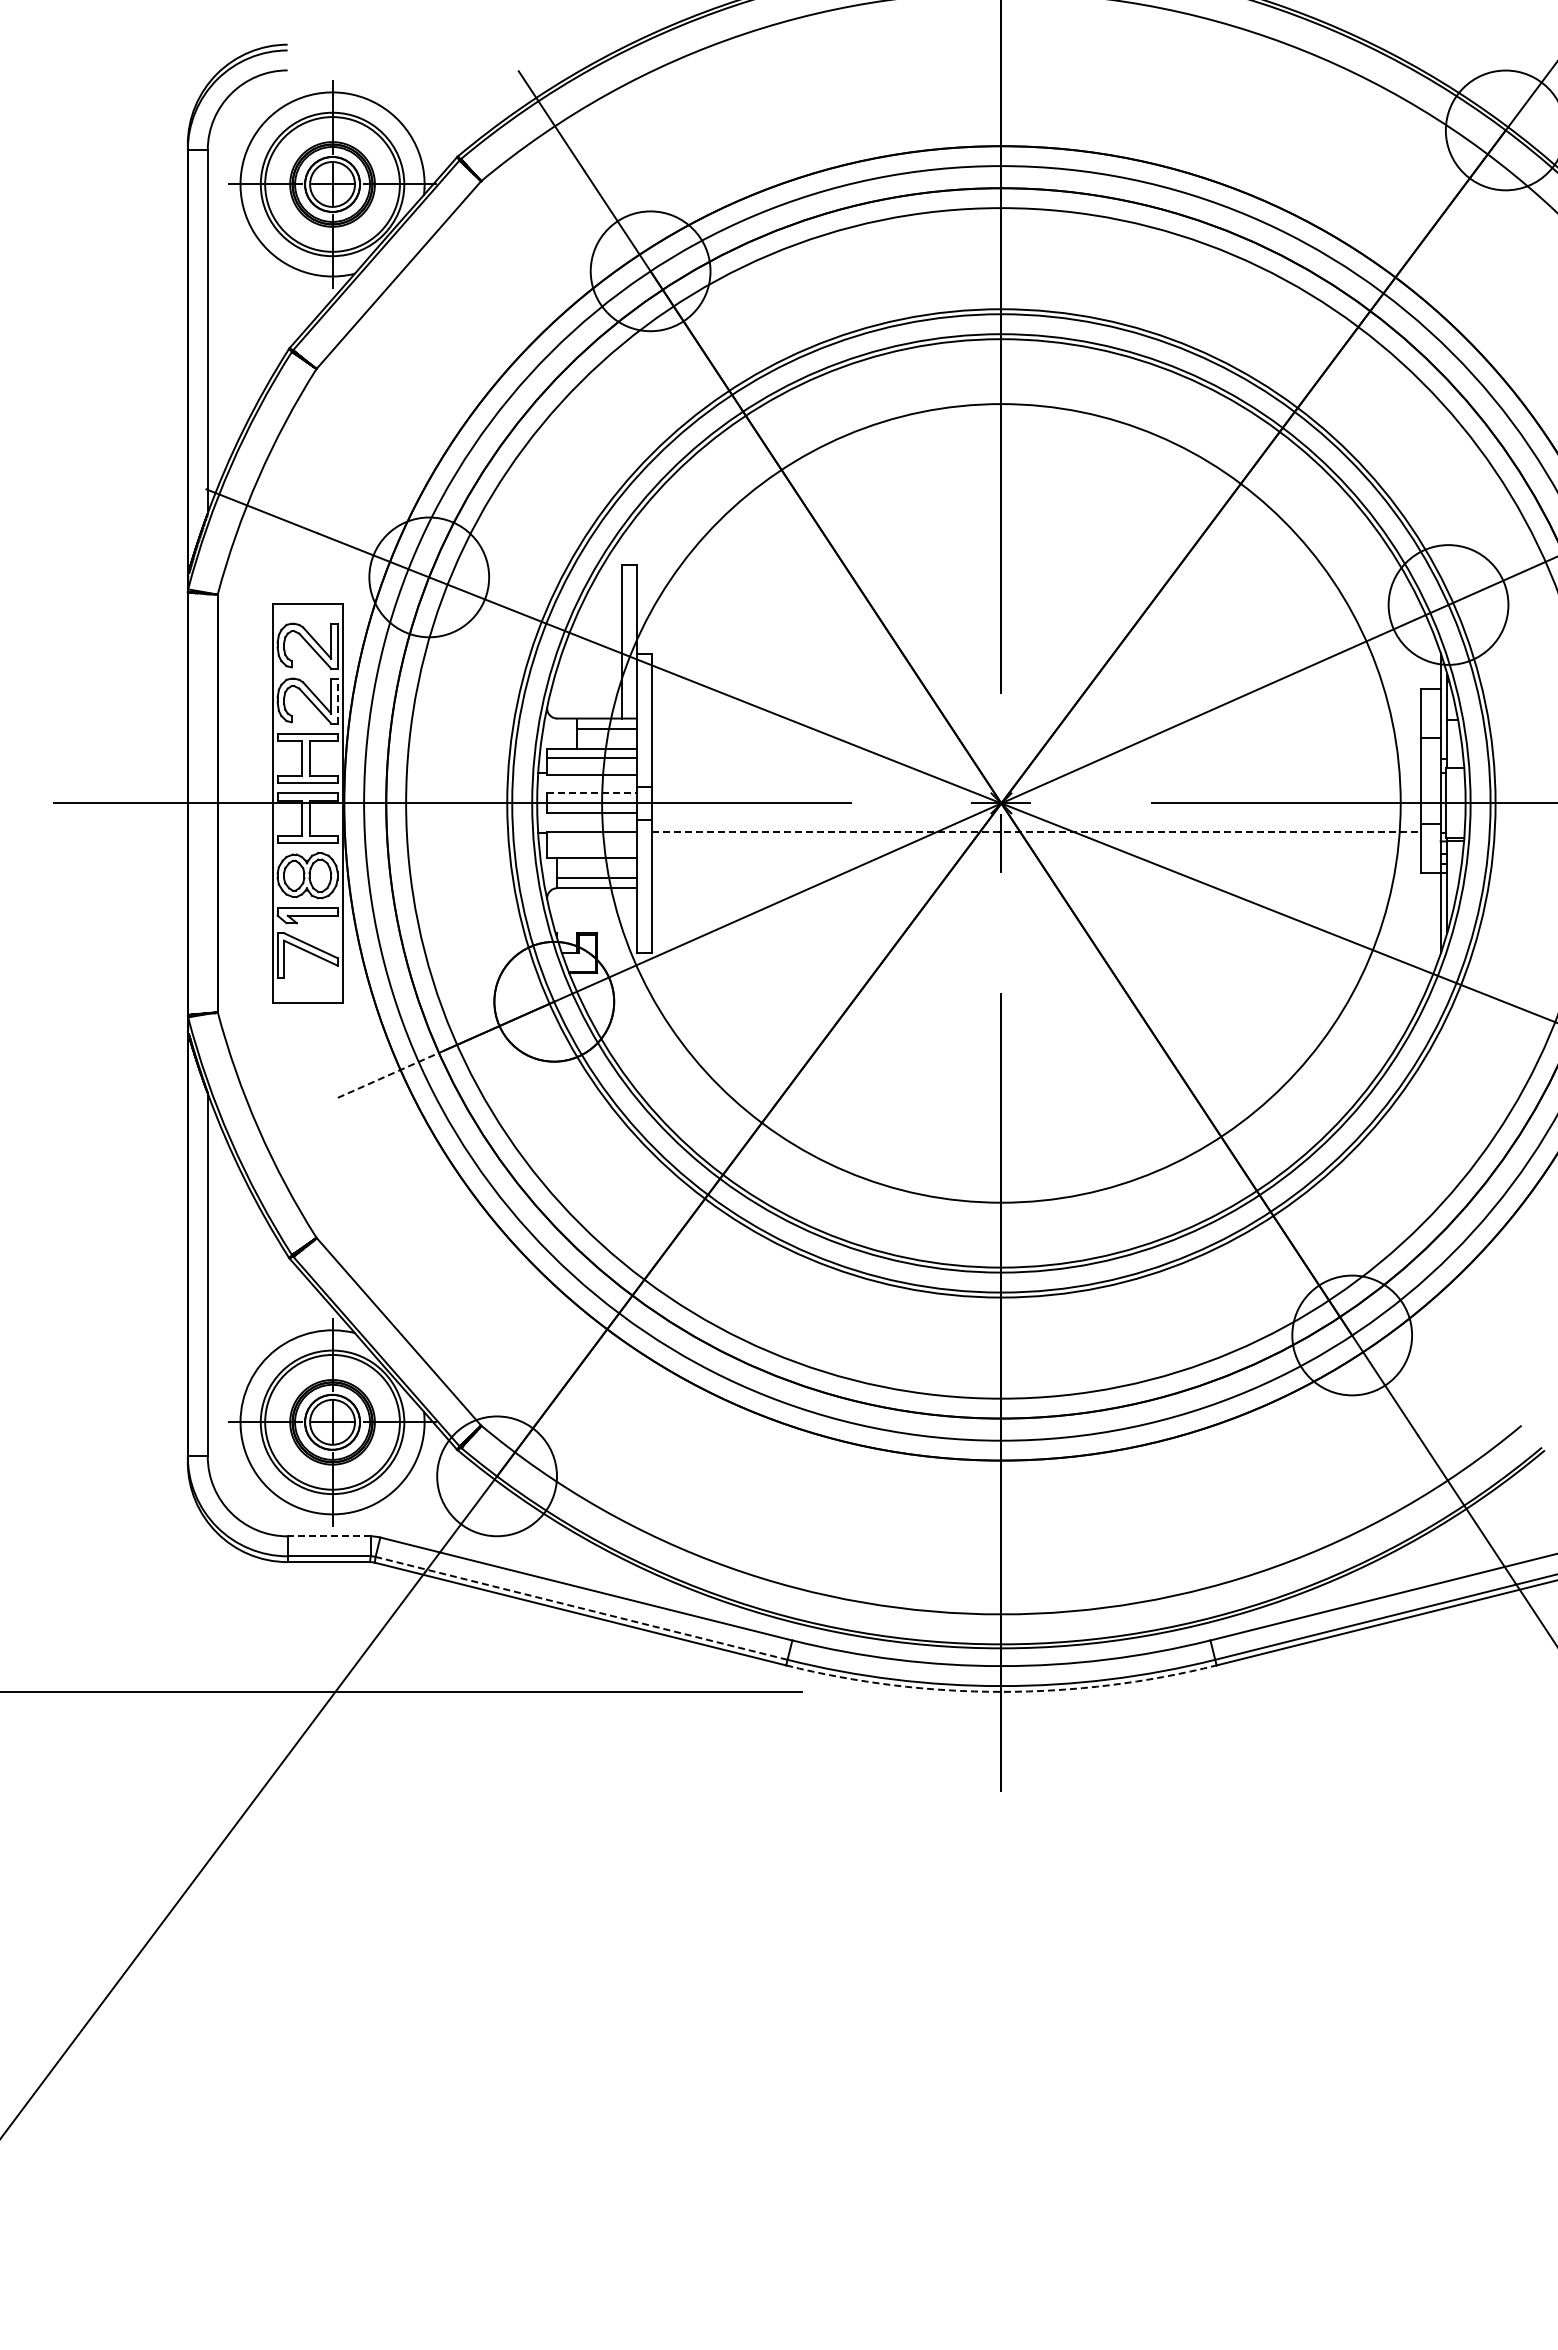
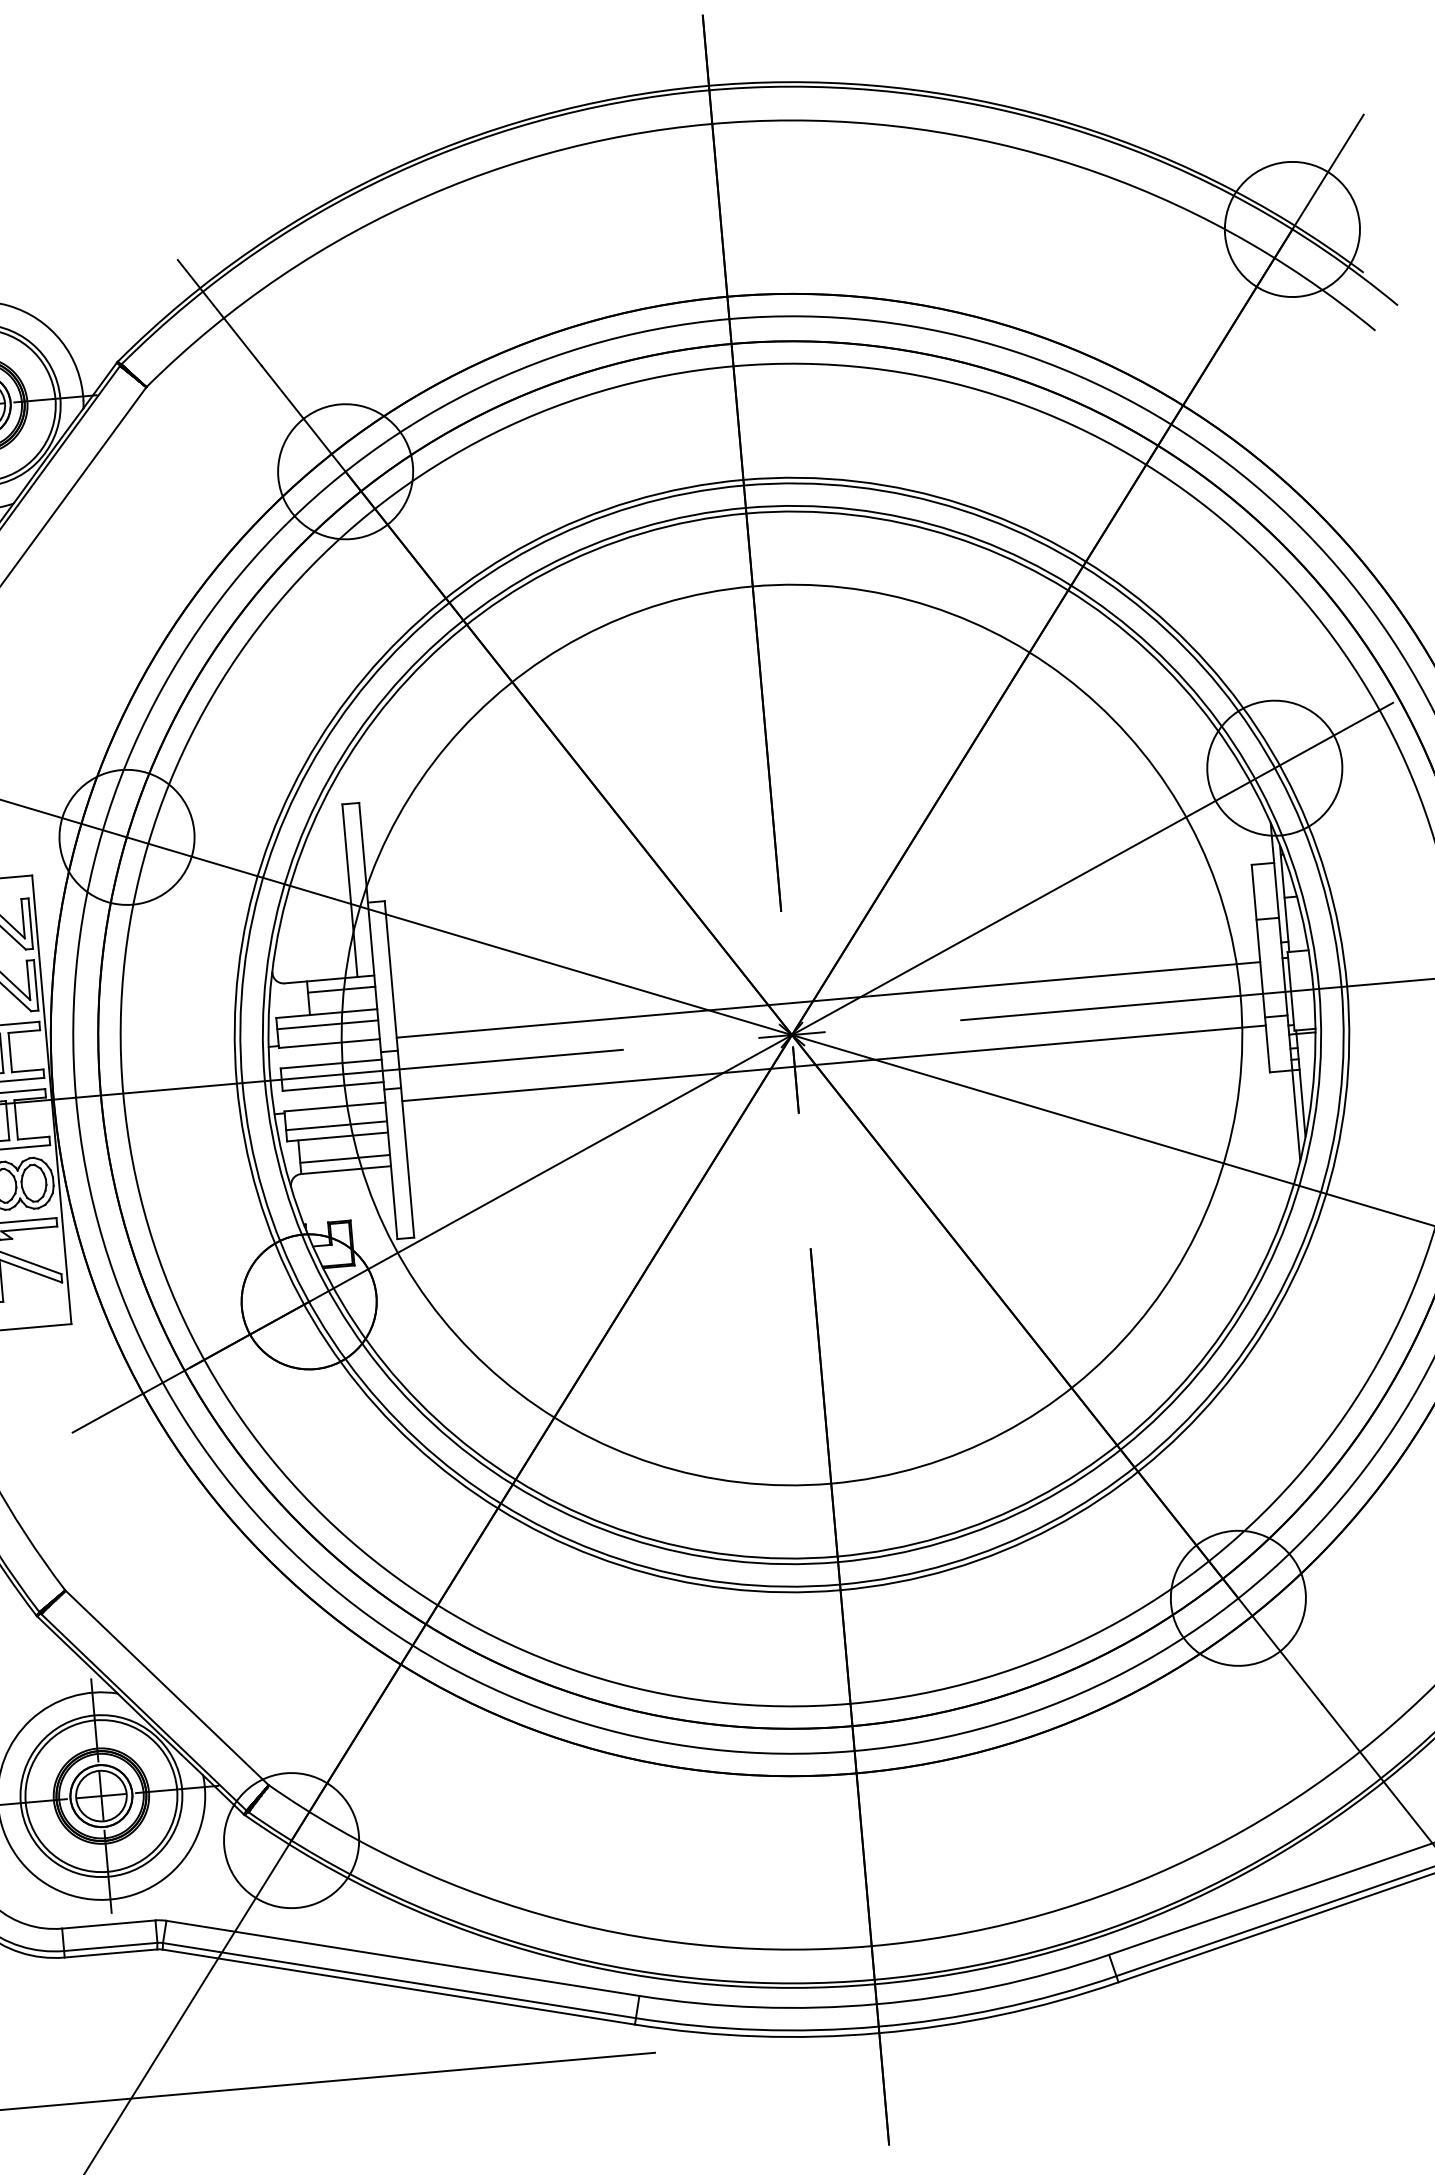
line: (337, 700) -> (36, 984), dashed -> solid
line: (1036, 775) -> (828, 1000), added
line: (592, 793) -> (331, 1064), dashed -> solid
line: (1036, 831) -> (834, 1063), dashed -> solid
line: (592, 848) -> (337, 1125), added
line: (390, 1074) -> (132, 1399), dashed -> solid
line: (329, 1536) -> (109, 1924), dashed -> solid
line: (581, 1608) -> (399, 1980), dashed -> solid
arc: (1001, 1691) -> (879, 2032), dashed -> solid

